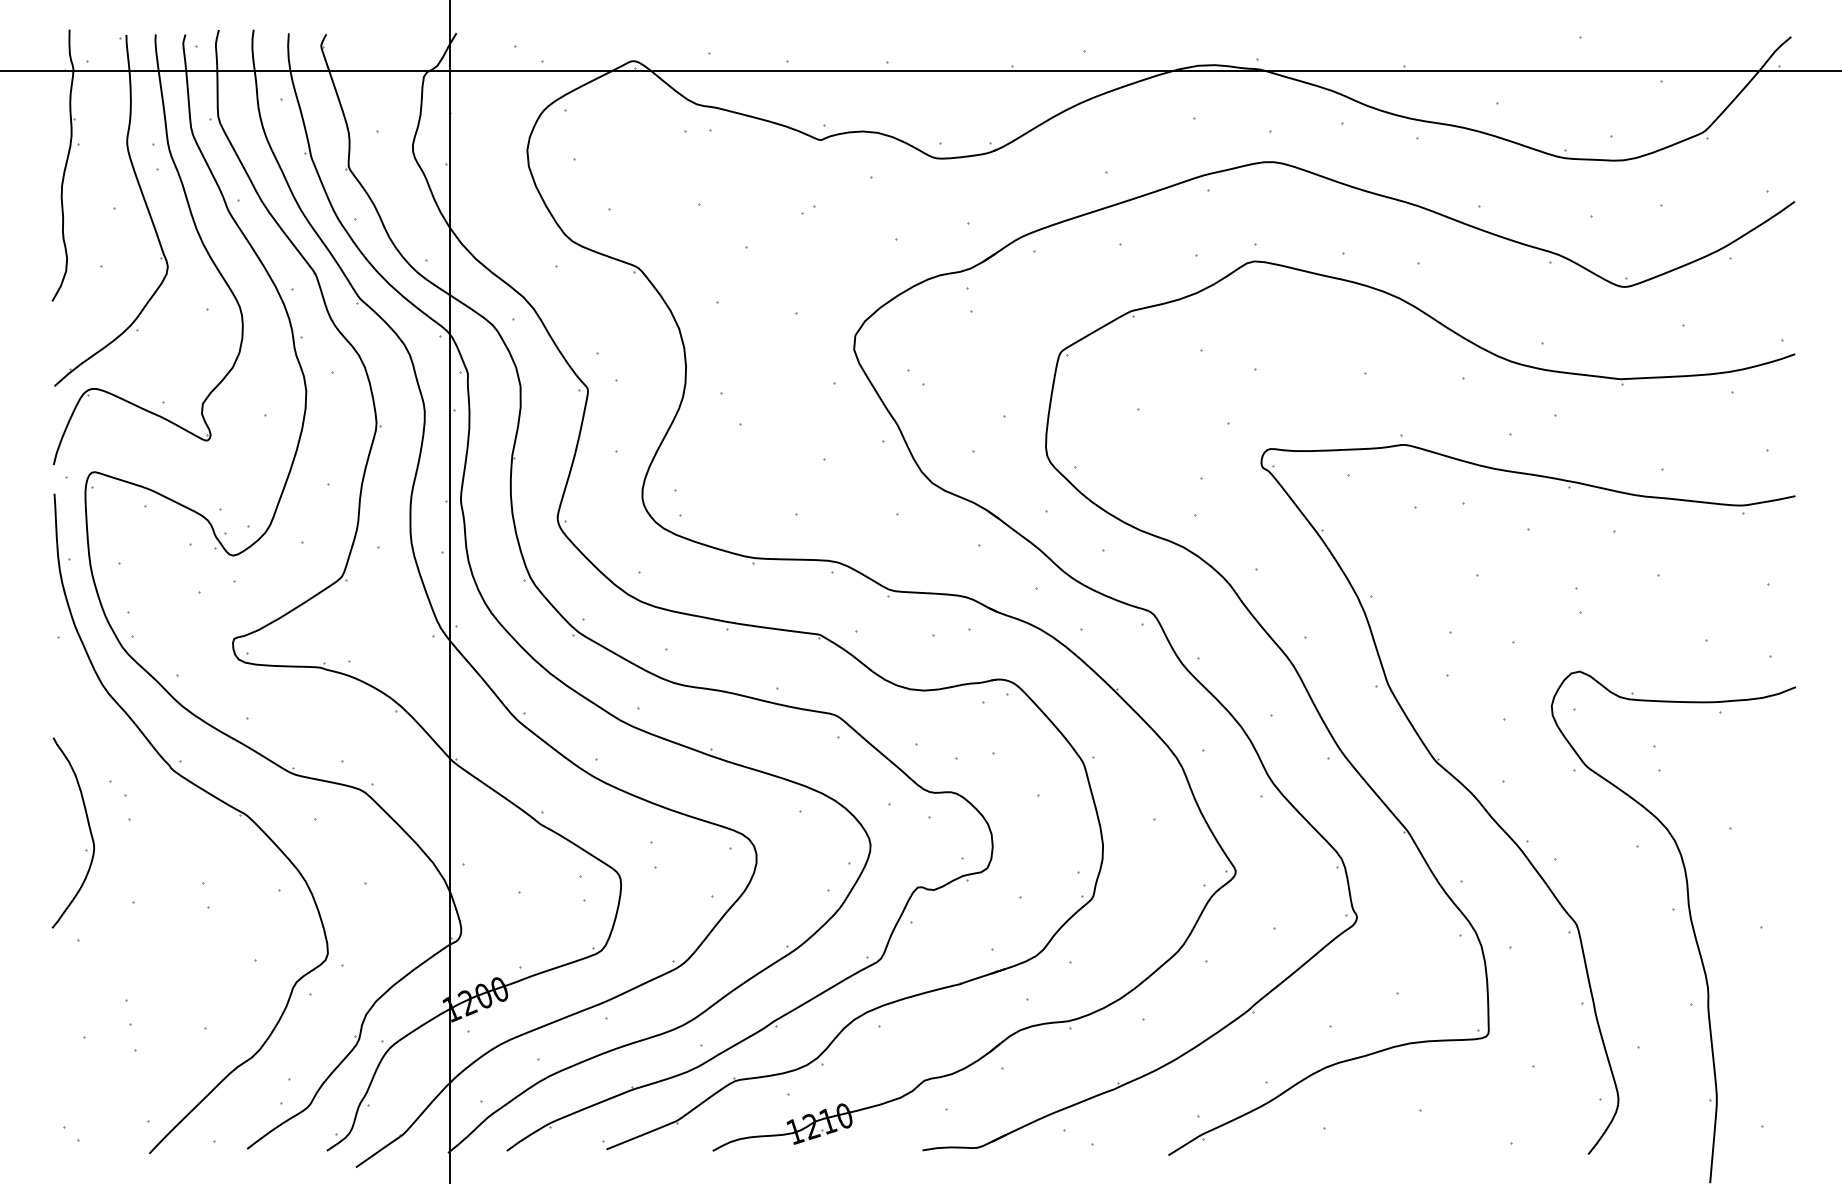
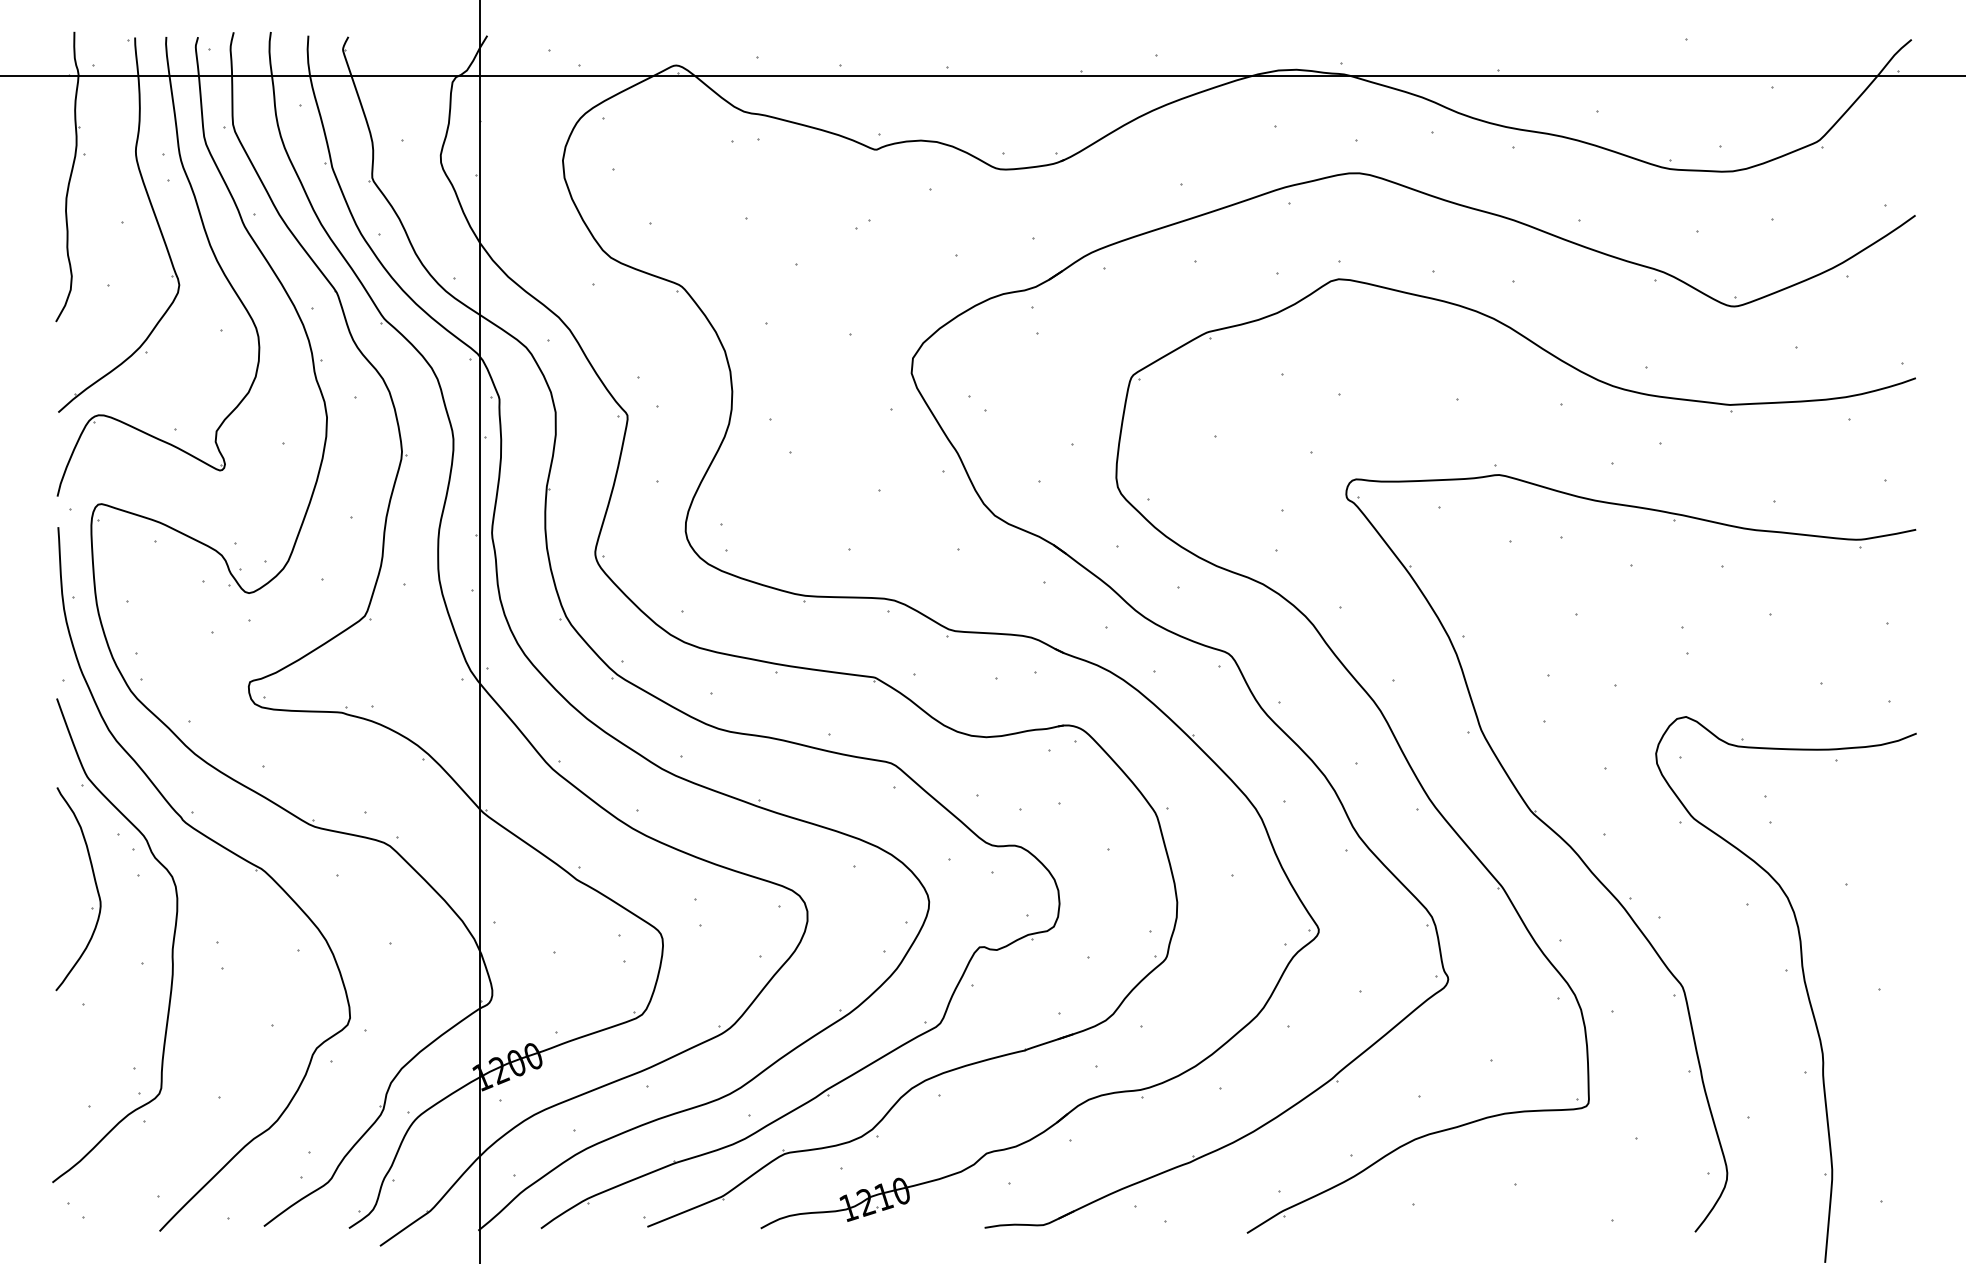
part: (160, 888) -> (171, 948), added

